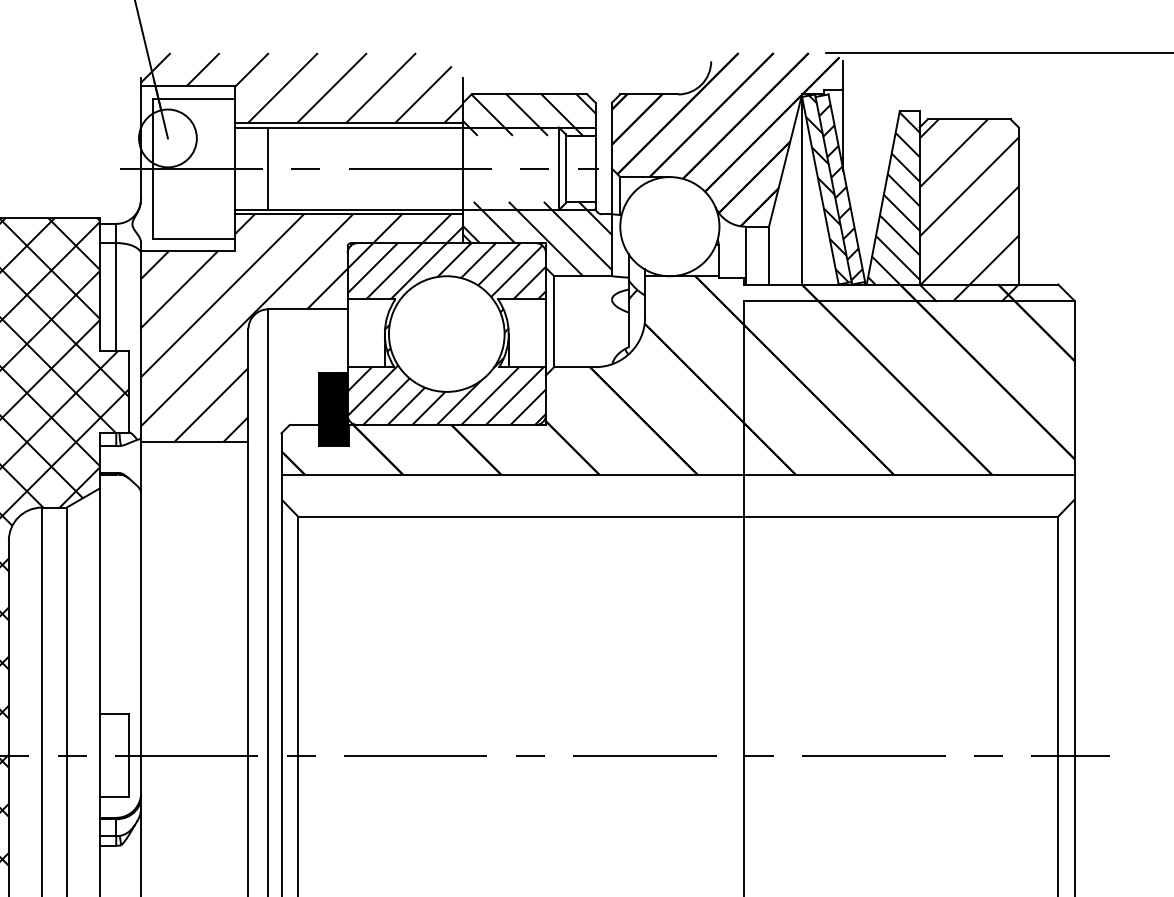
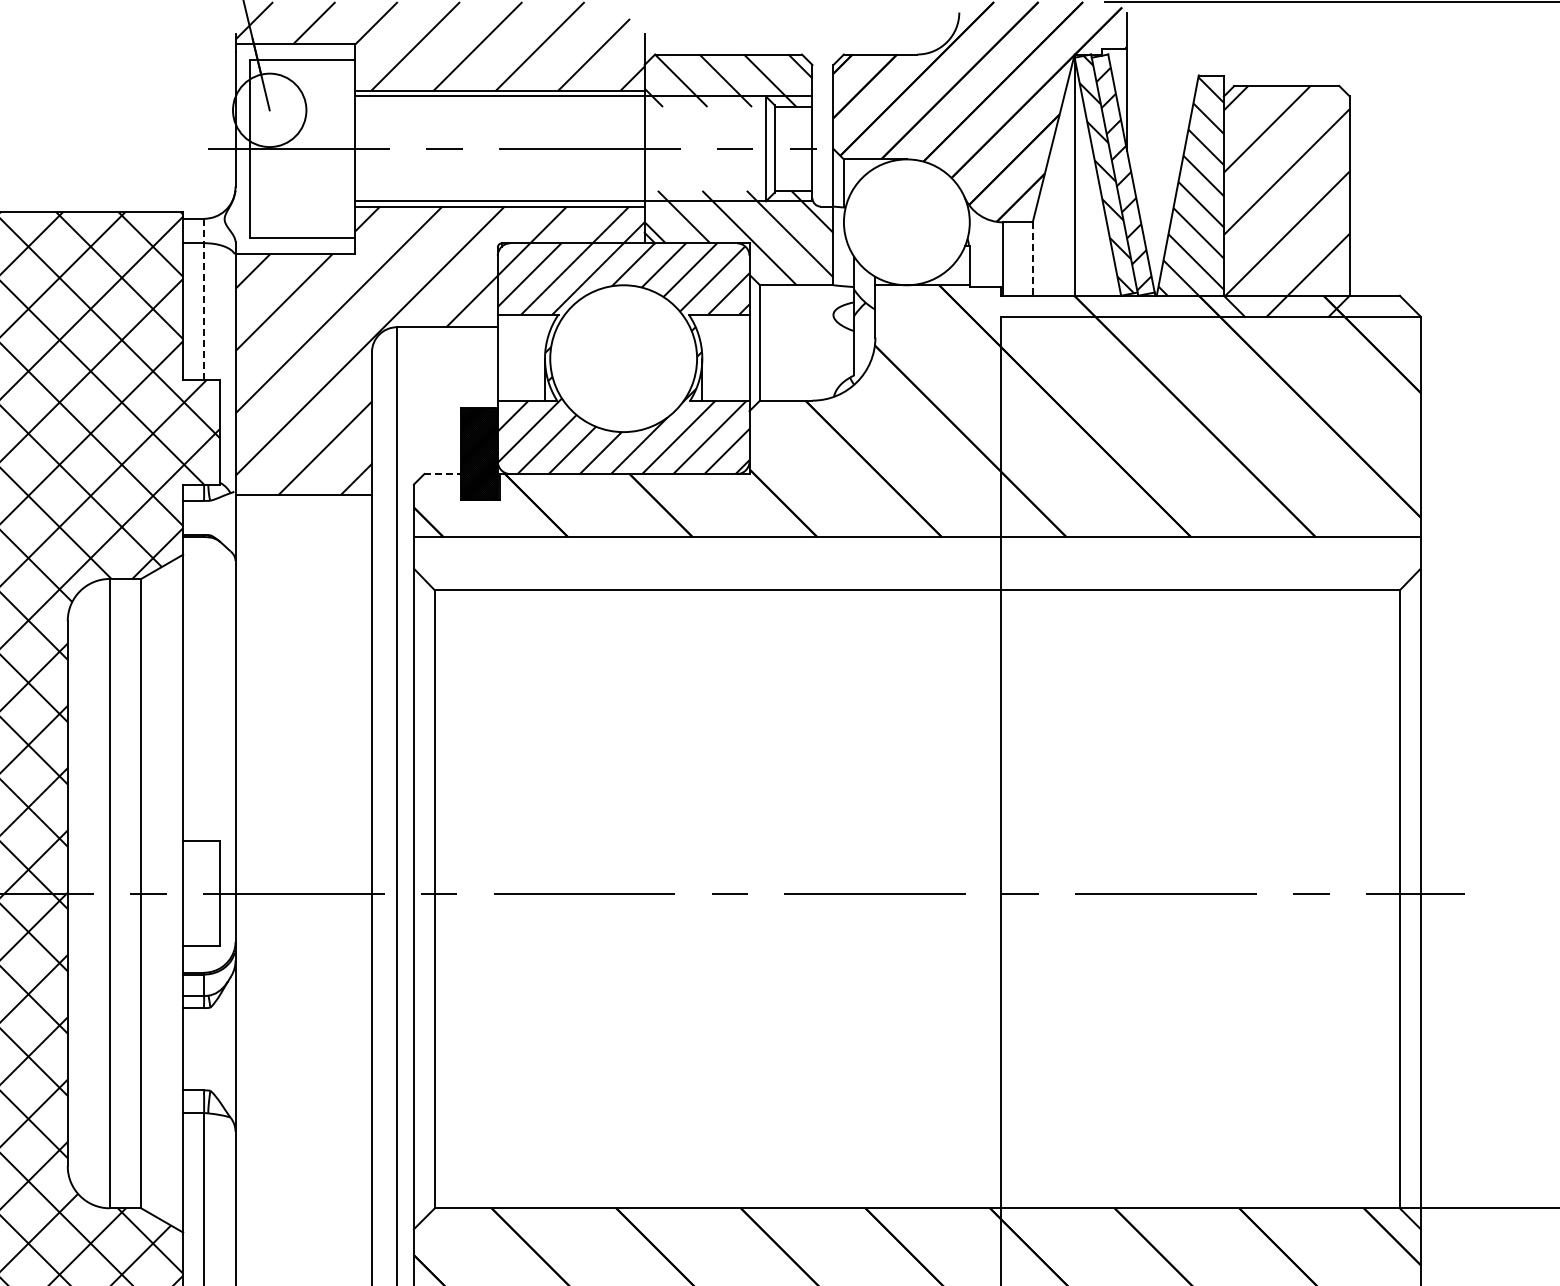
line: (268, 168) -> (397, 148), removed
line: (768, 255) -> (1032, 259), solid -> dashed
line: (116, 287) -> (204, 299), solid -> dashed
line: (304, 425) -> (443, 474), solid -> dashed

